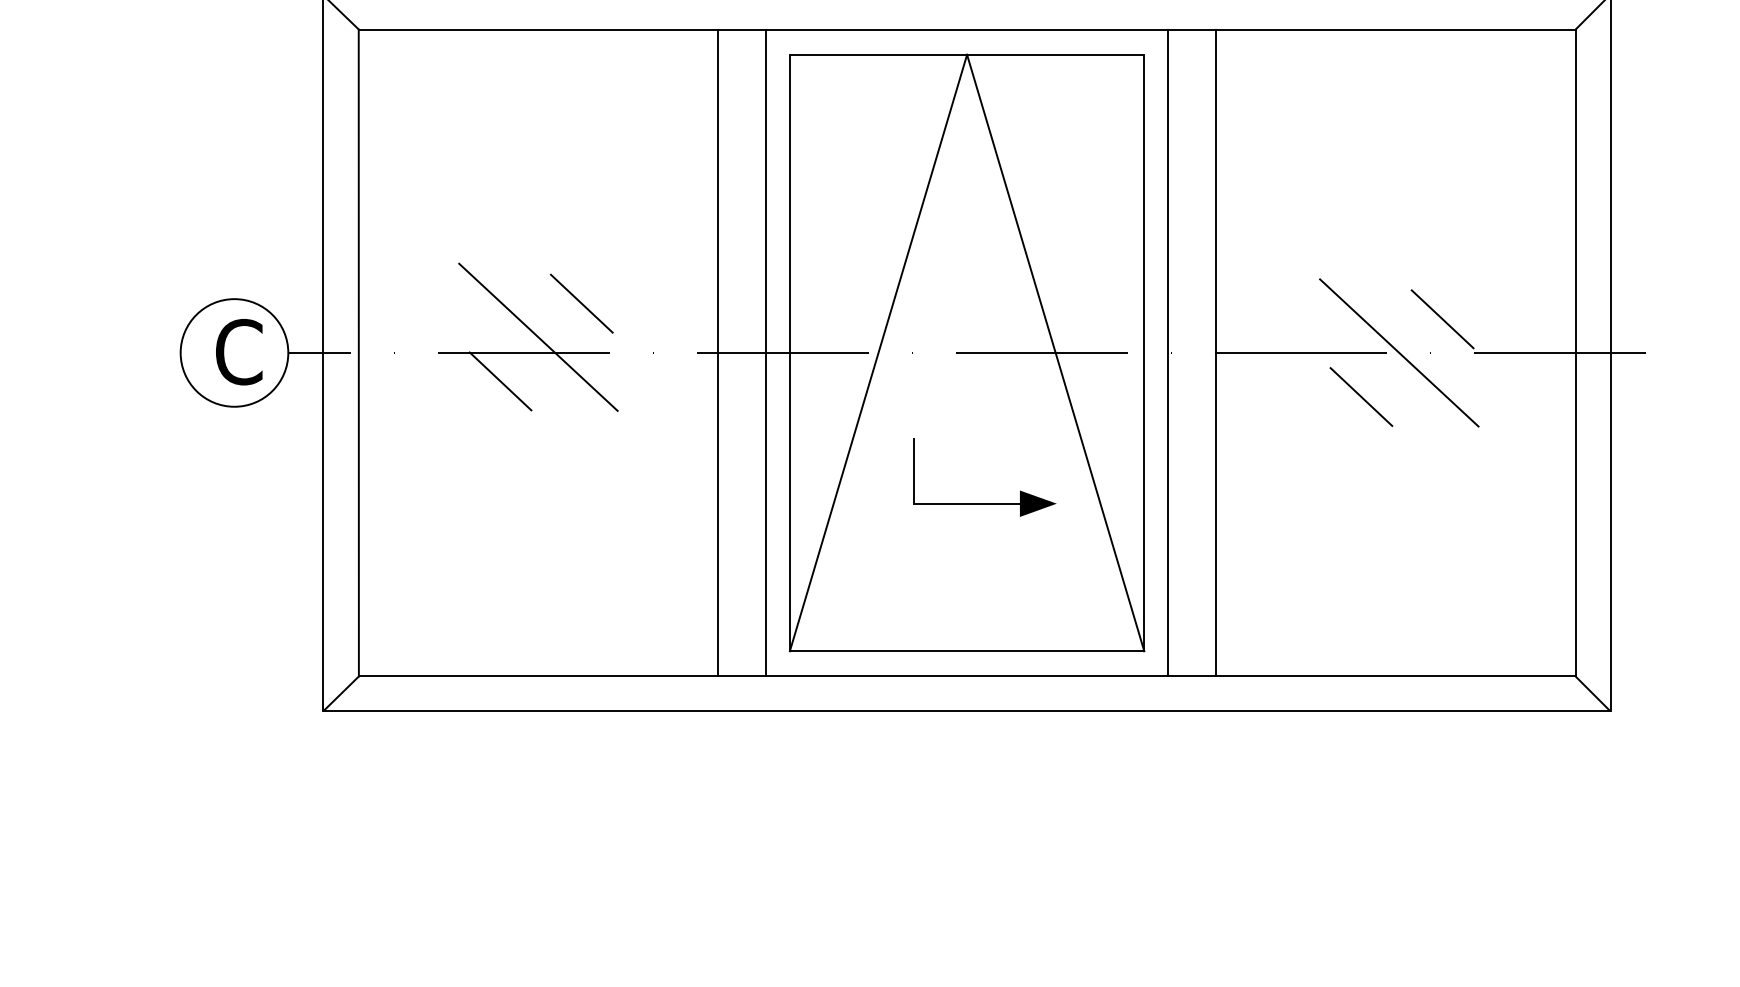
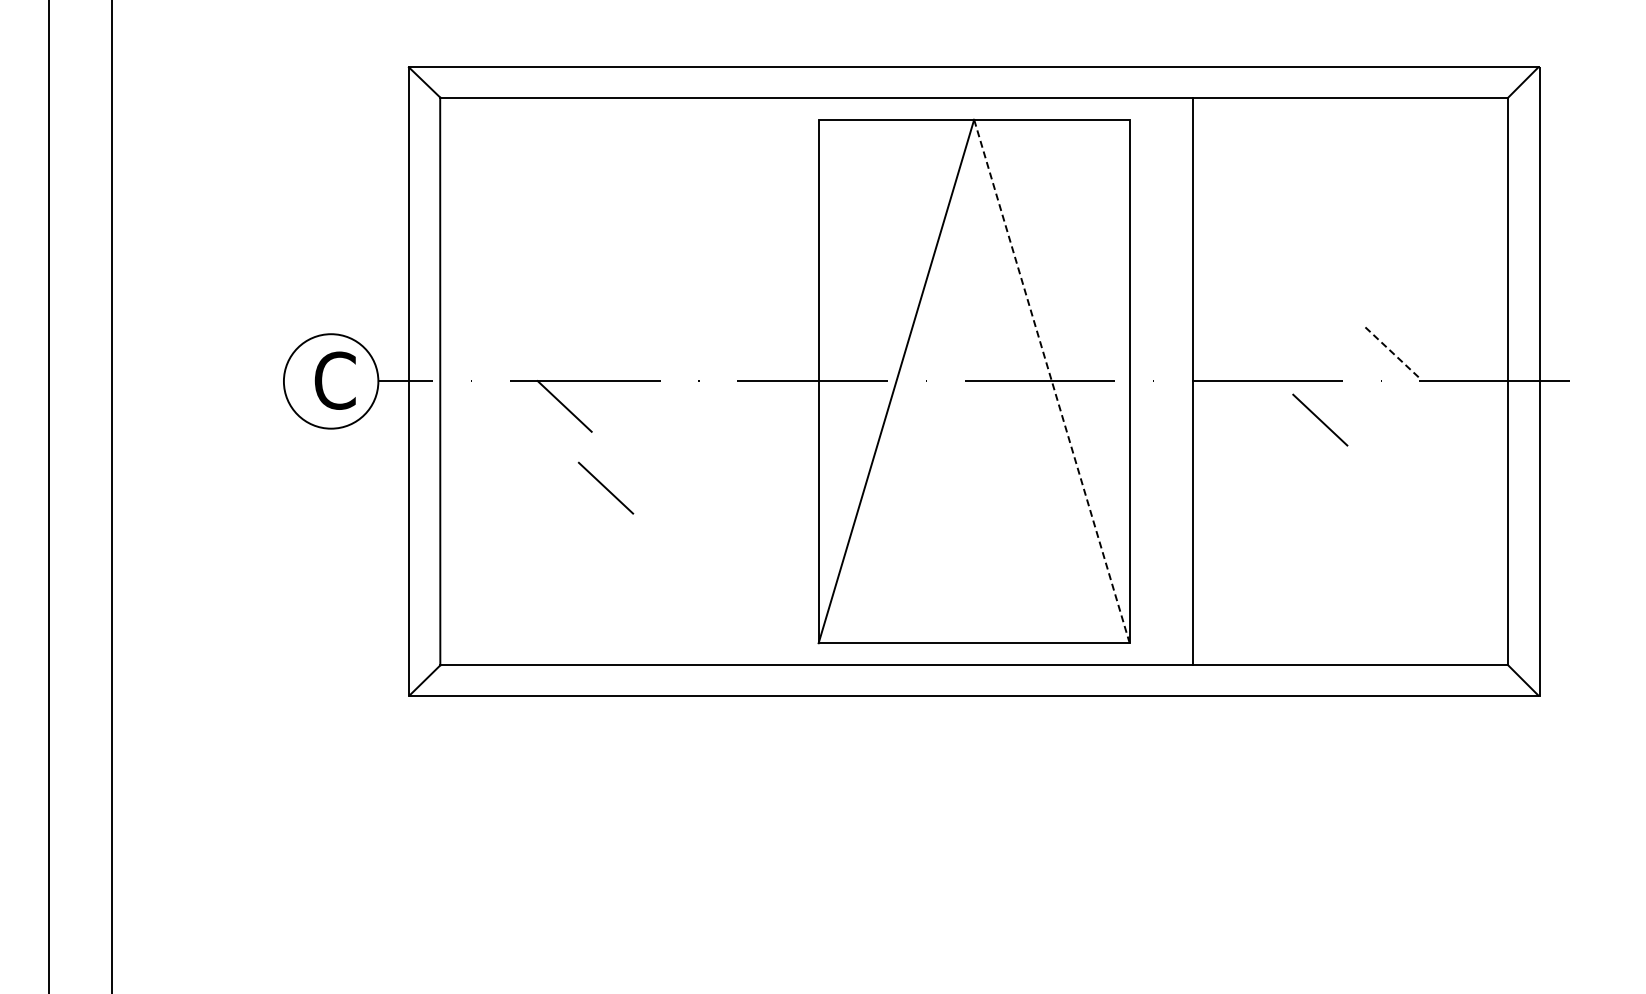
line: (581, 302) -> (605, 487), moved
line: (1442, 318) -> (1391, 351), solid -> dashed
line: (537, 337) -> (597, 367), removed
line: (717, 353) -> (755, 381), removed
line: (766, 353) -> (798, 381), removed
line: (1055, 353) -> (1051, 381), solid -> dashed
line: (1167, 353) -> (1150, 381), removed
line: (1399, 353) -> (1353, 381), removed
part: (984, 503) -> (989, 513), removed

